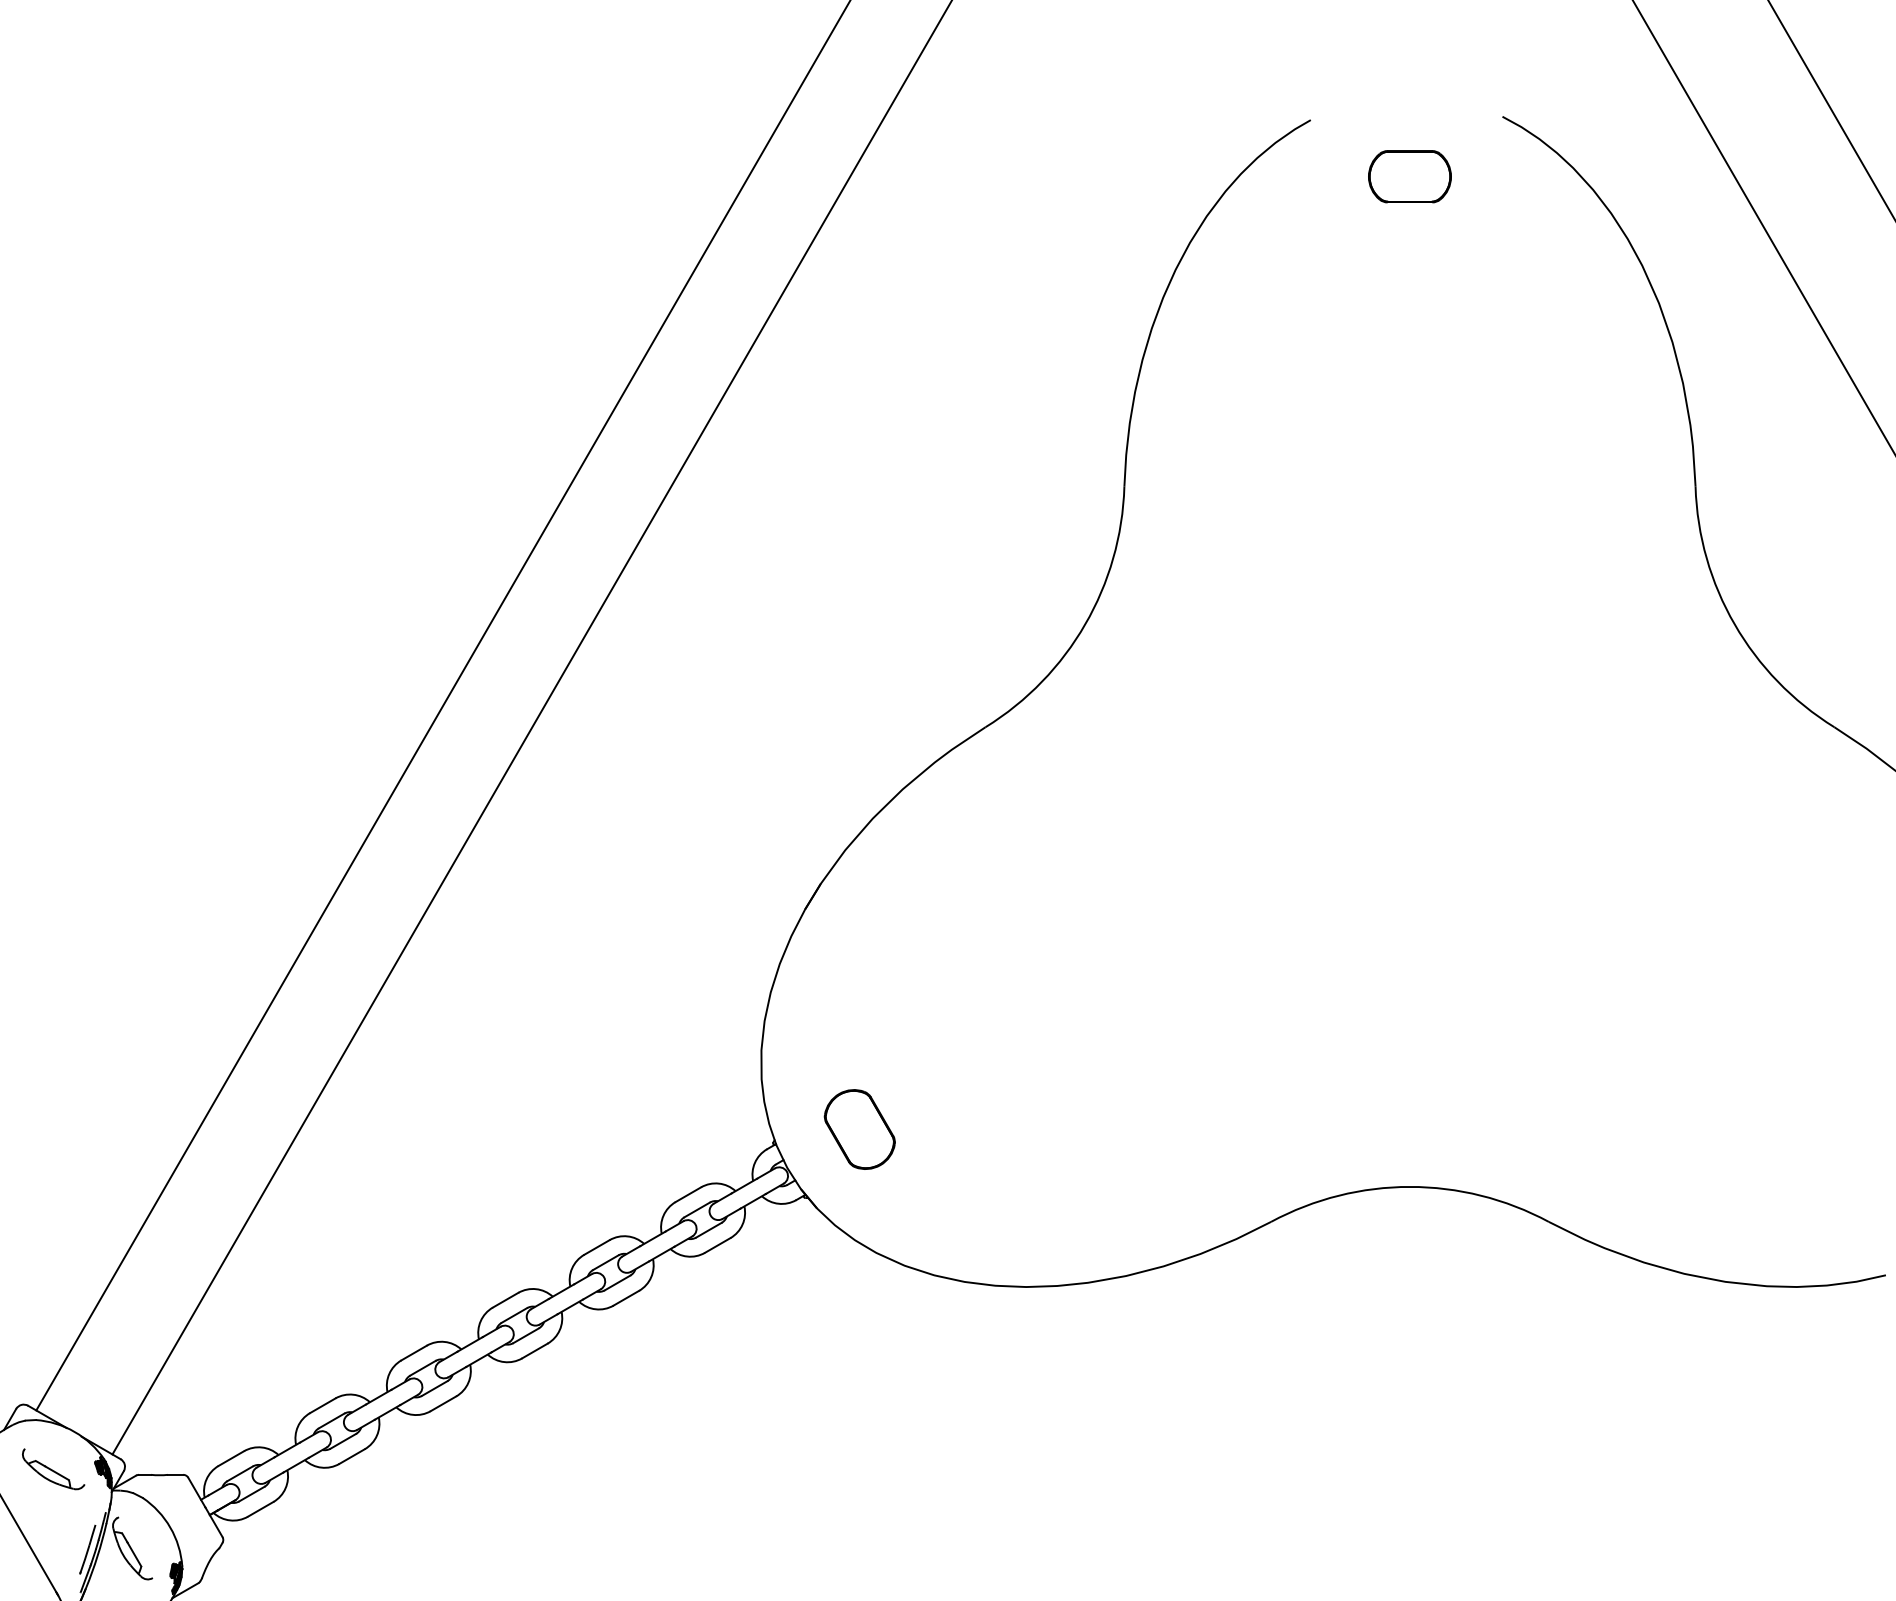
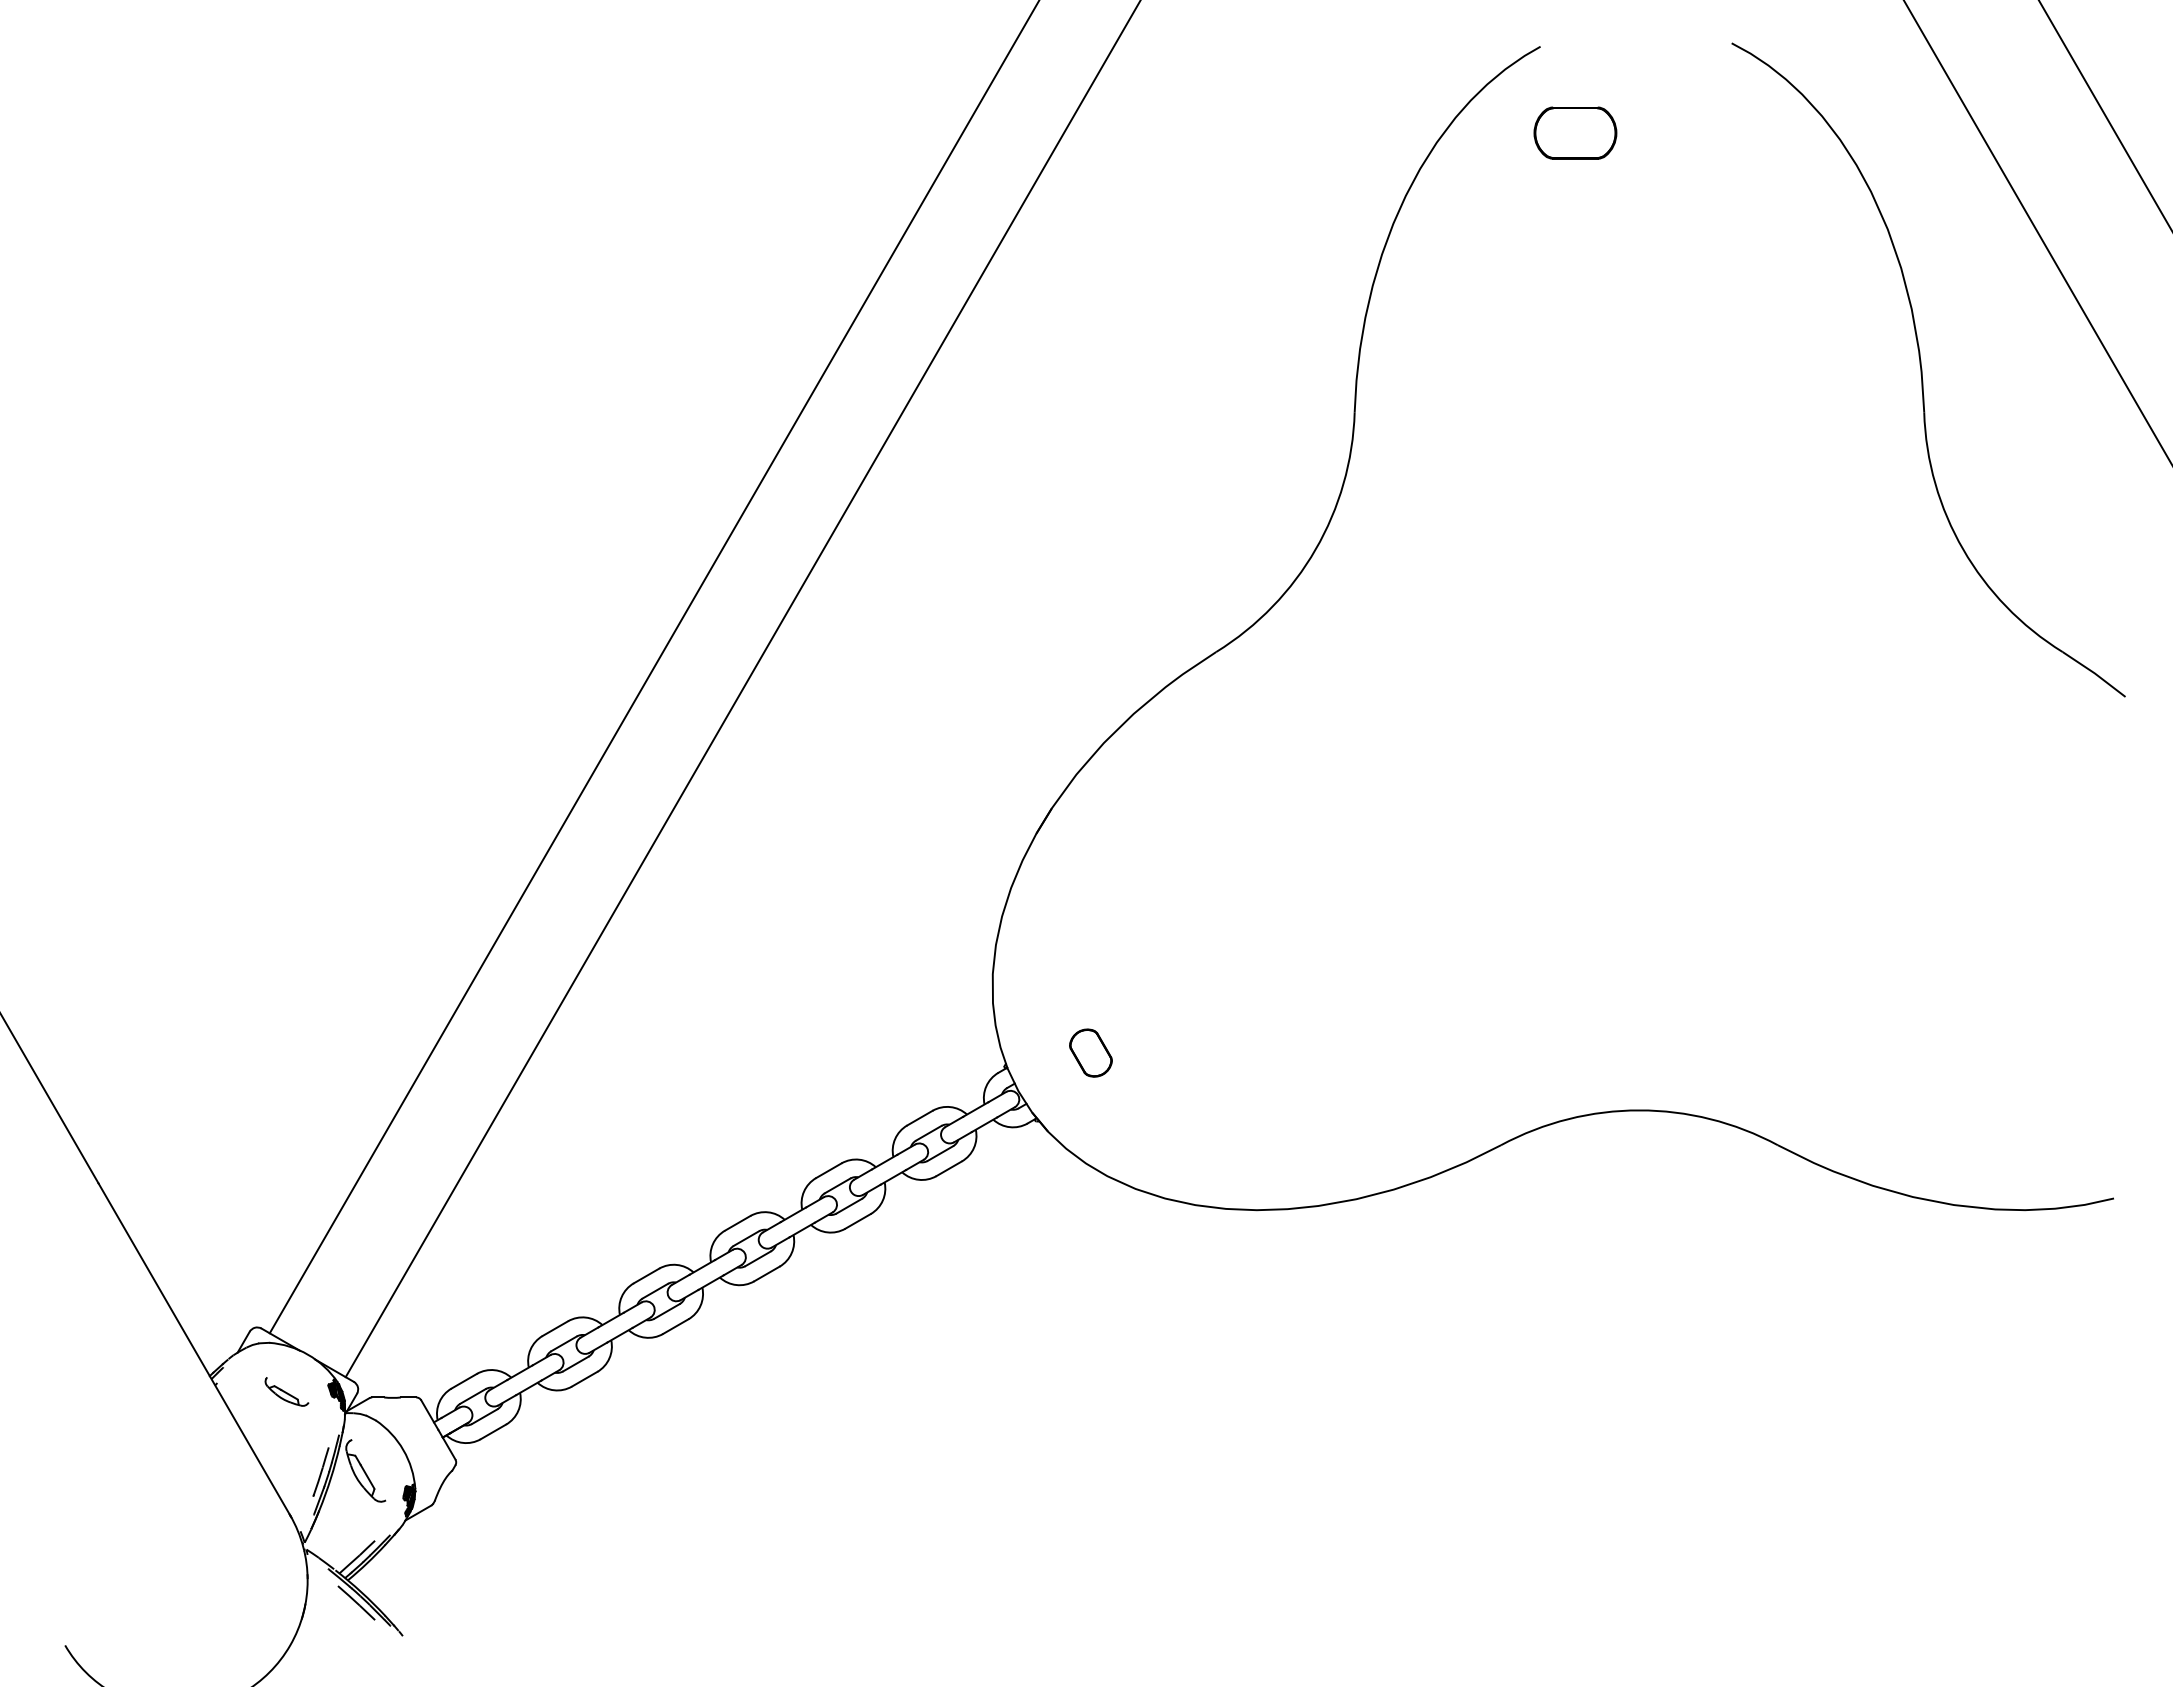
part: (1410, 176) -> (1575, 132), moved
part: (859, 1128) -> (1090, 1052), size x0.6
part: (53, 1468) -> (286, 1391), size x0.7

